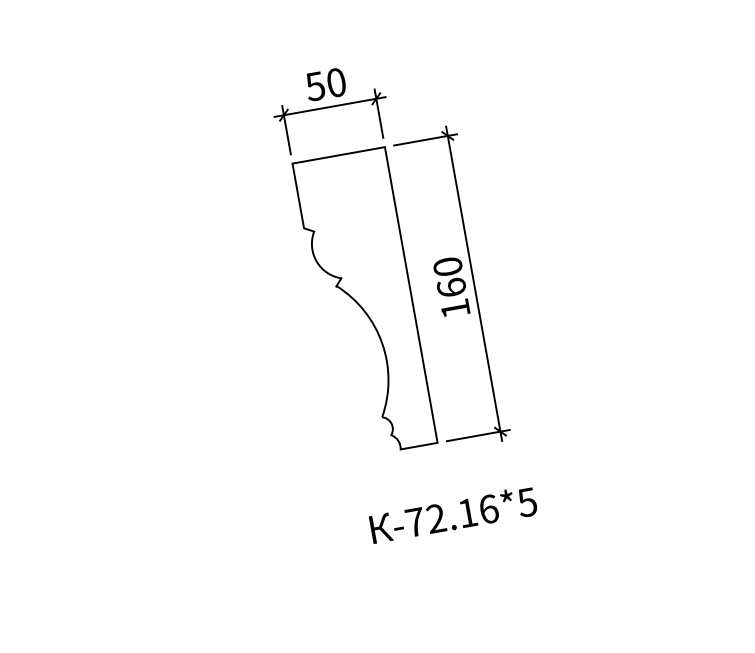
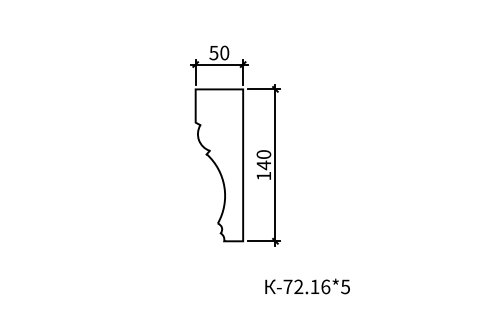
text: (450, 288) -> (263, 165), 160 -> 140
text: (453, 514) -> (307, 286), moved

